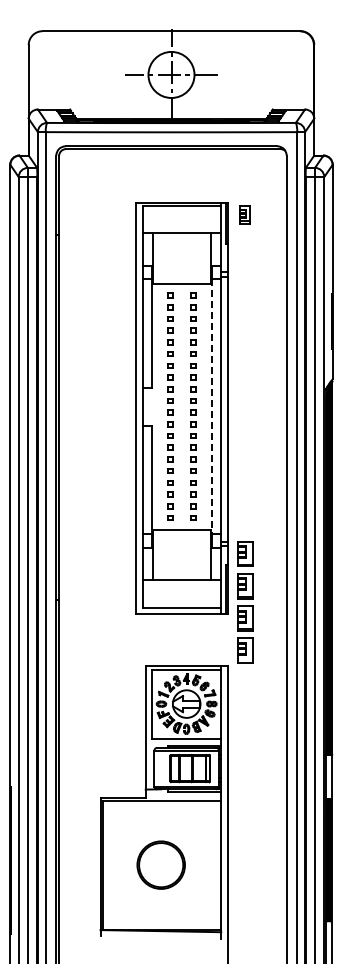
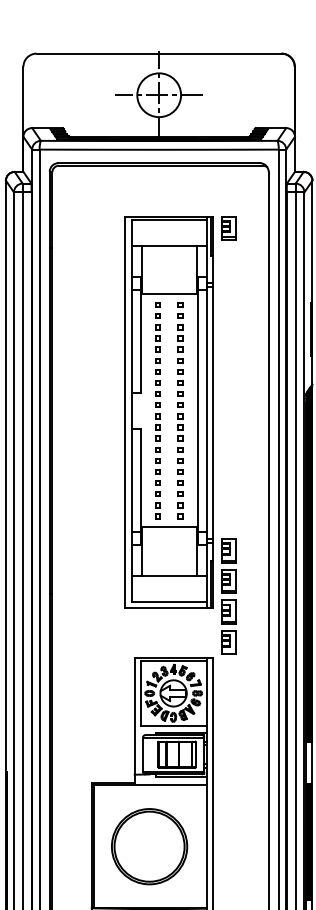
part: (245, 214) -> (229, 227), size x1.43
line: (212, 407) -> (198, 411), dashed -> solid
part: (160, 864) -> (148, 845), size x1.67

